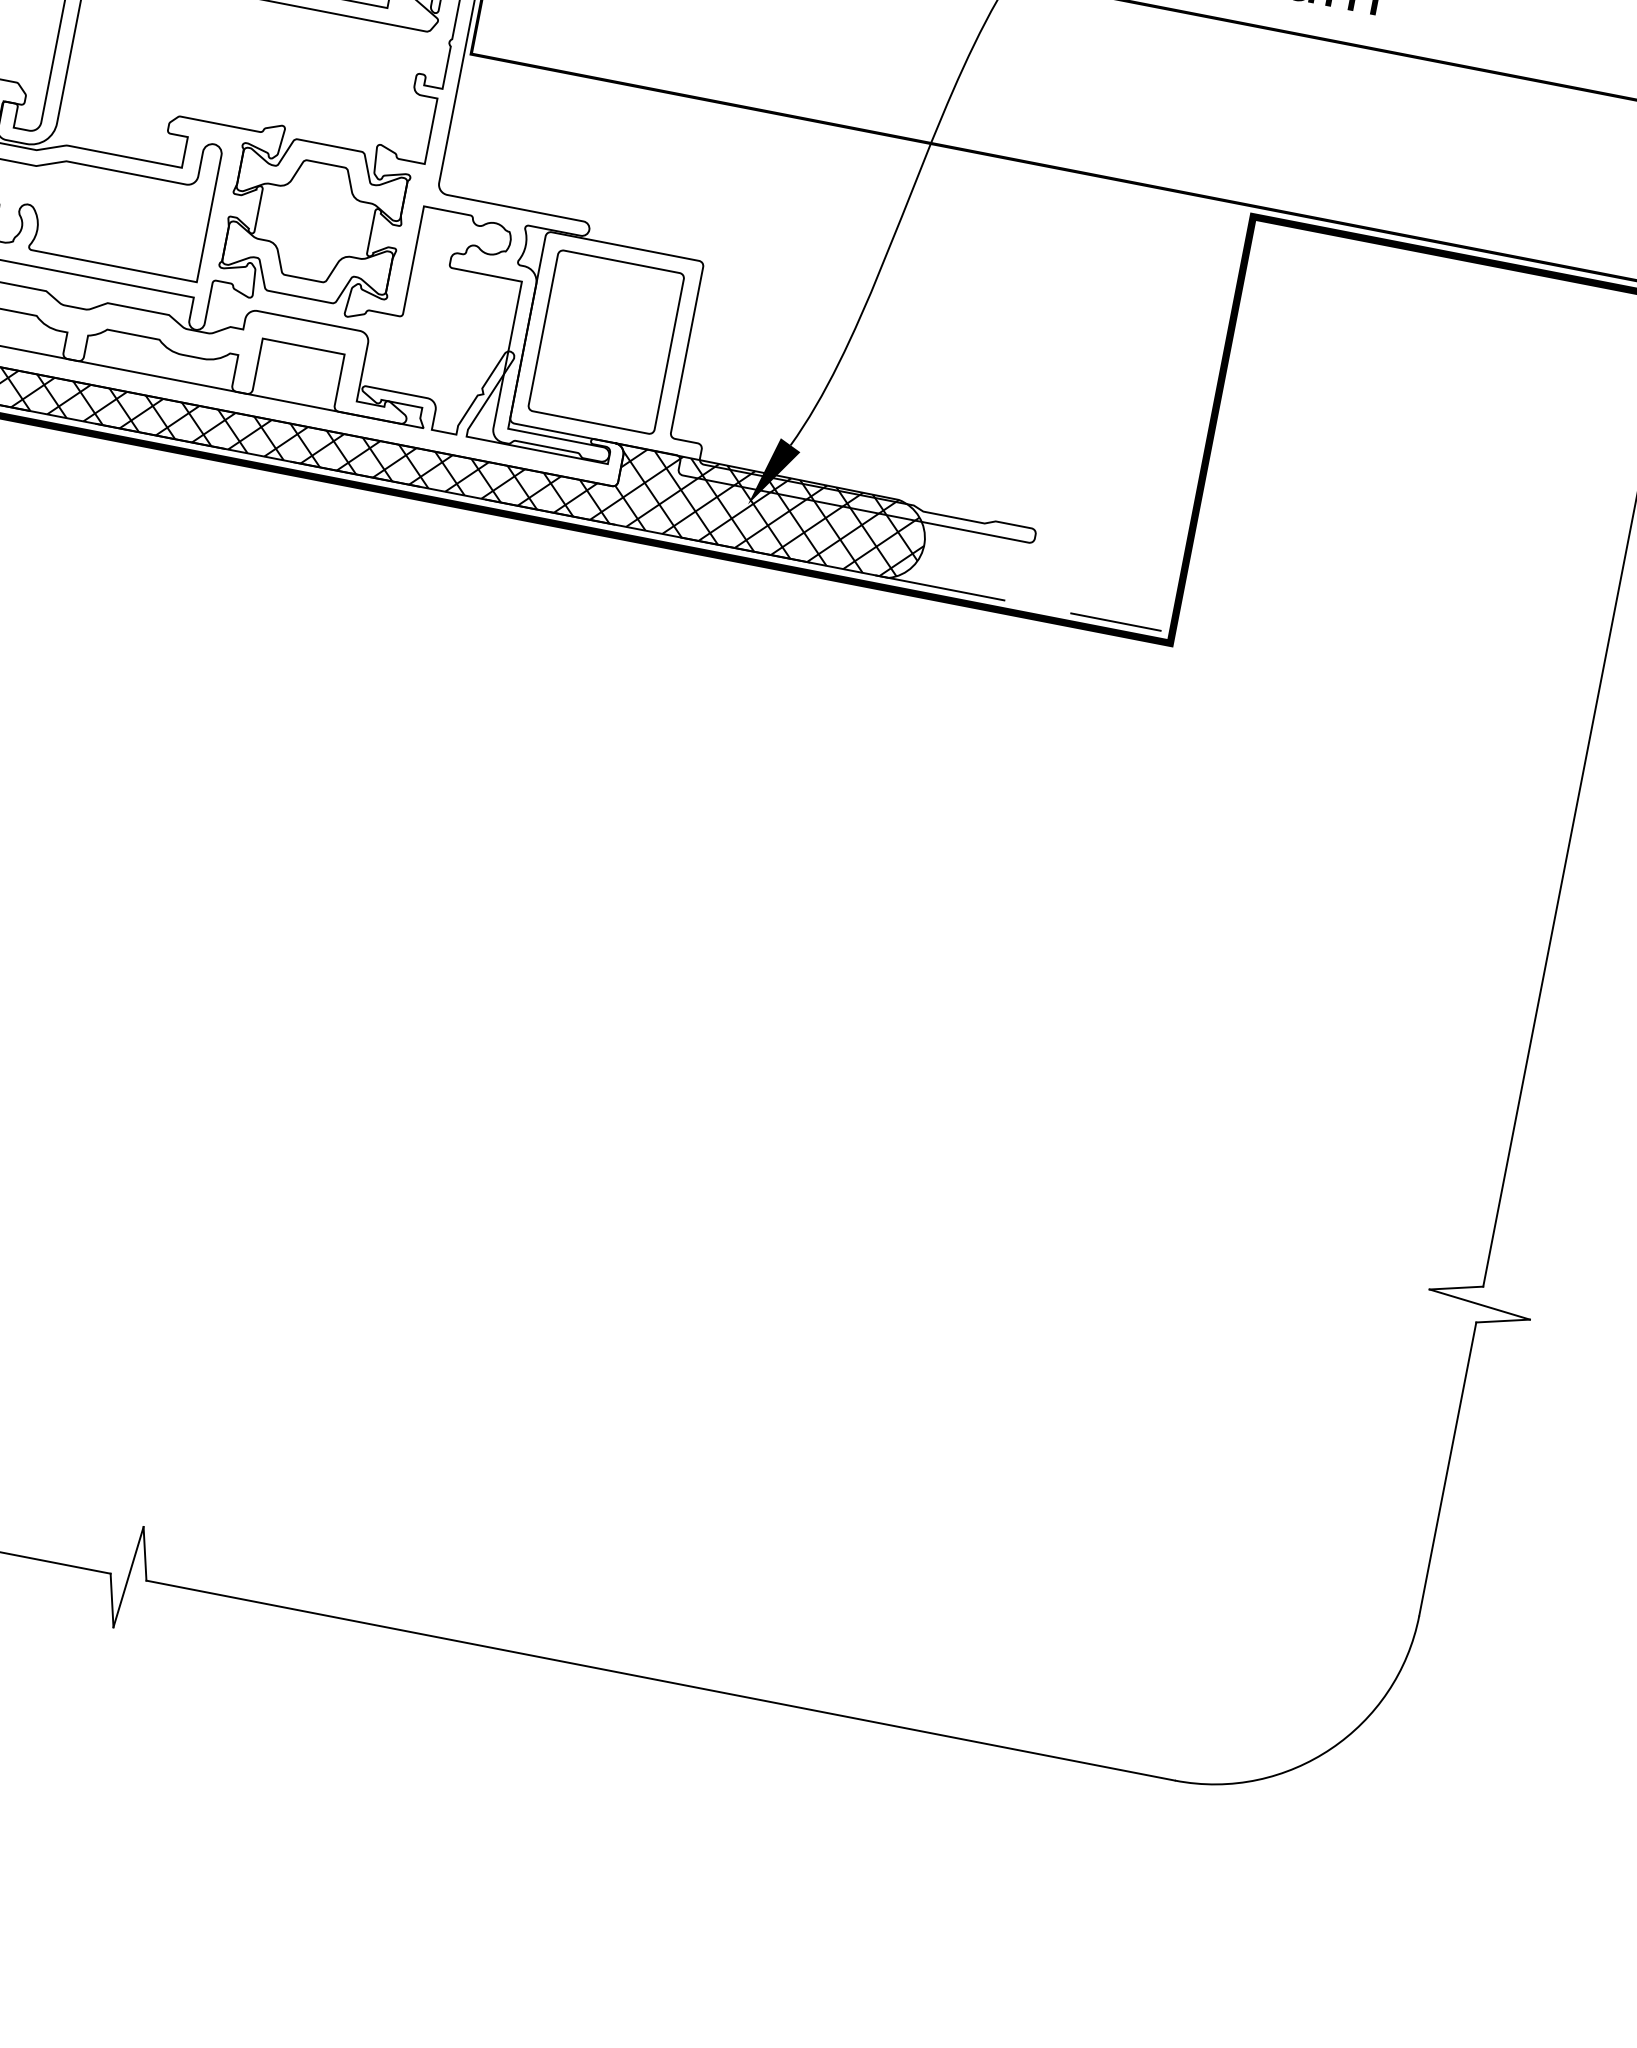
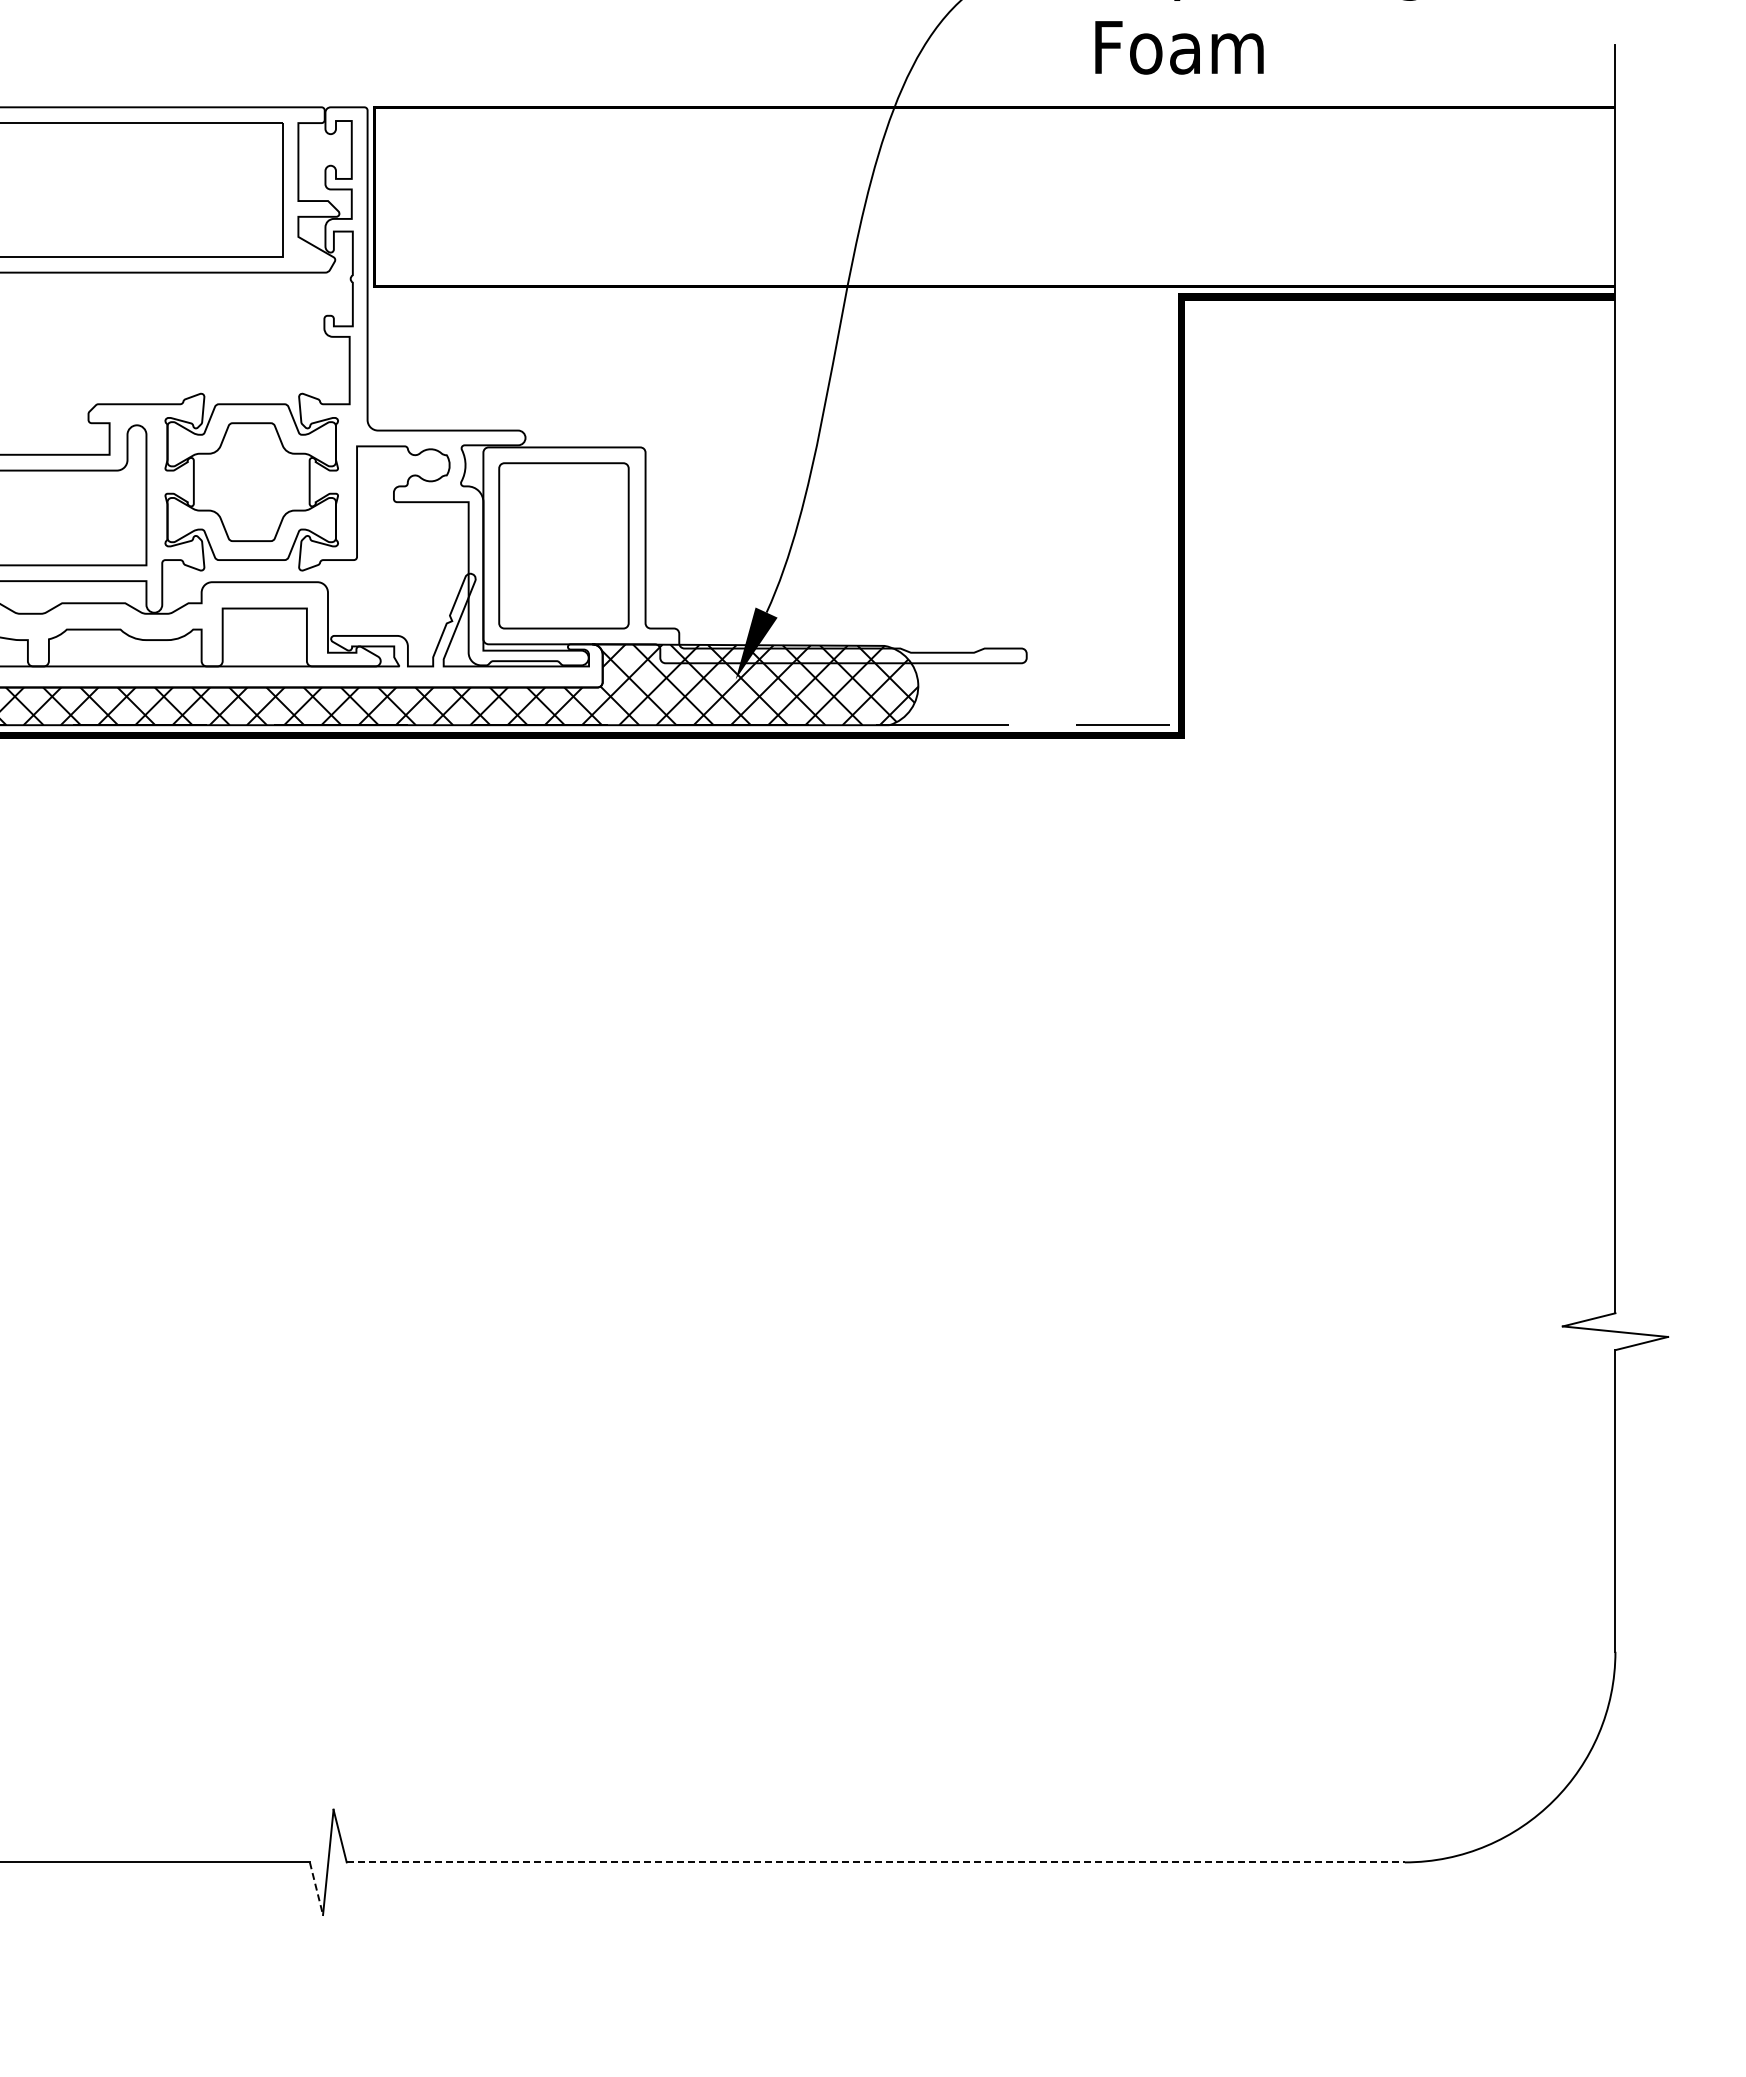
line: (111, 1601) -> (316, 1889), solid -> dashed
line: (661, 1680) -> (876, 1862), solid -> dashed

